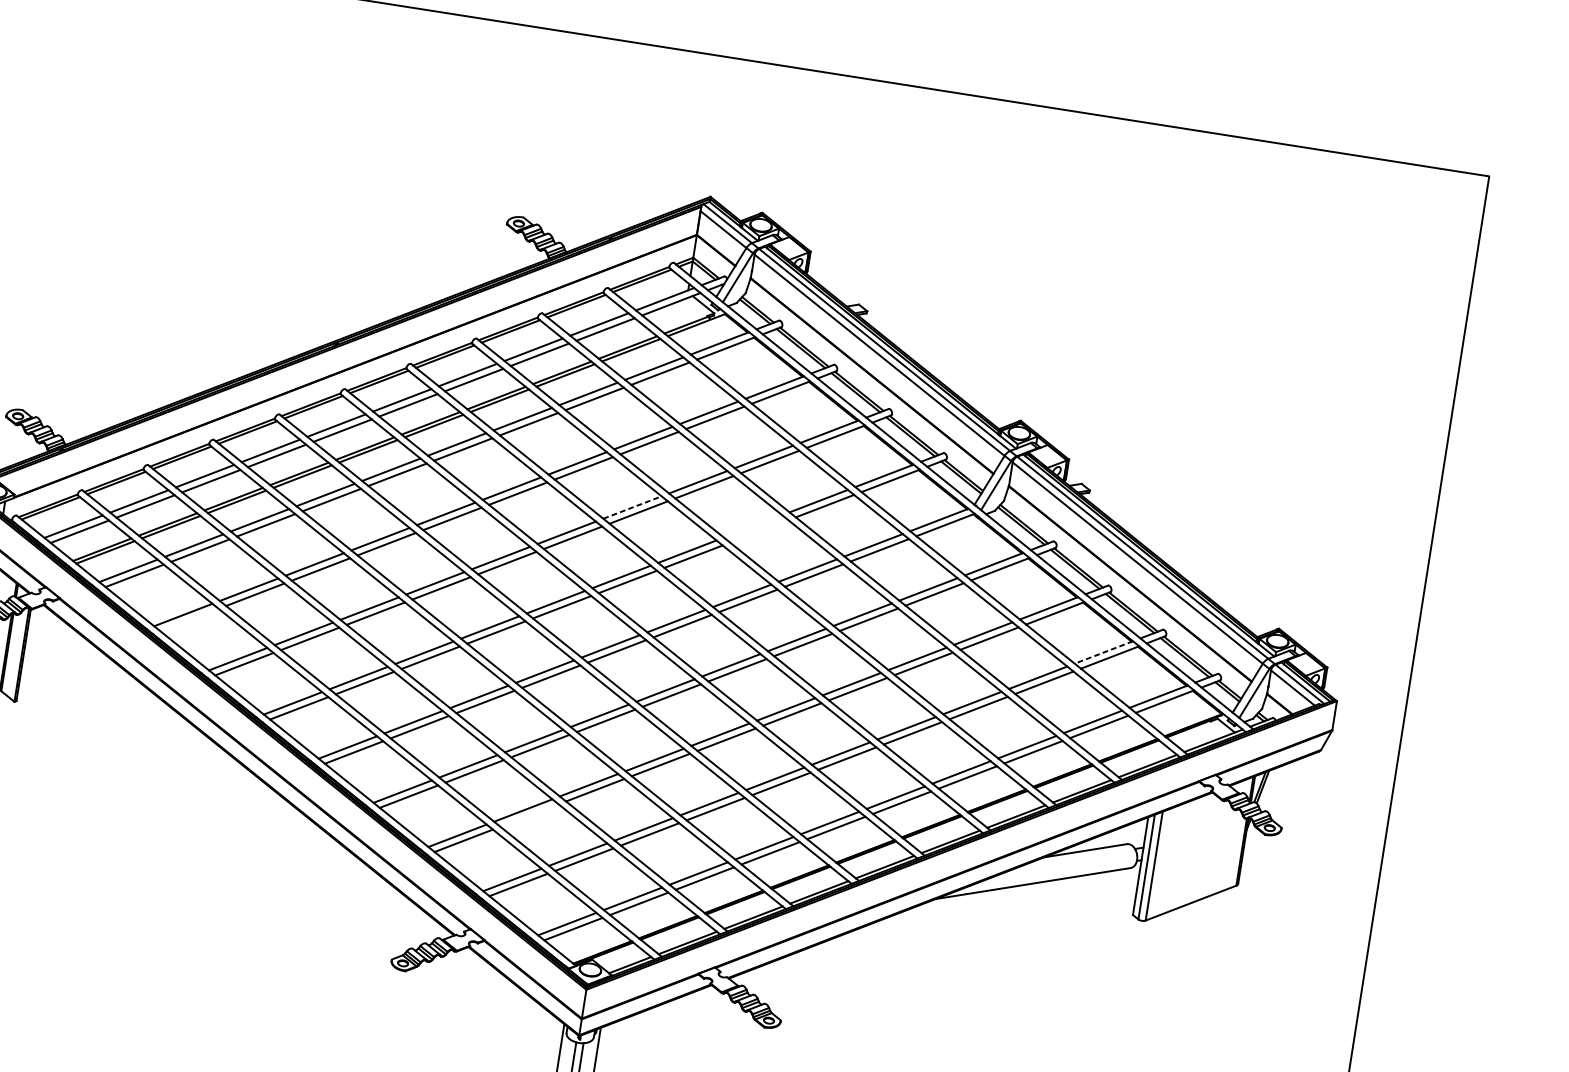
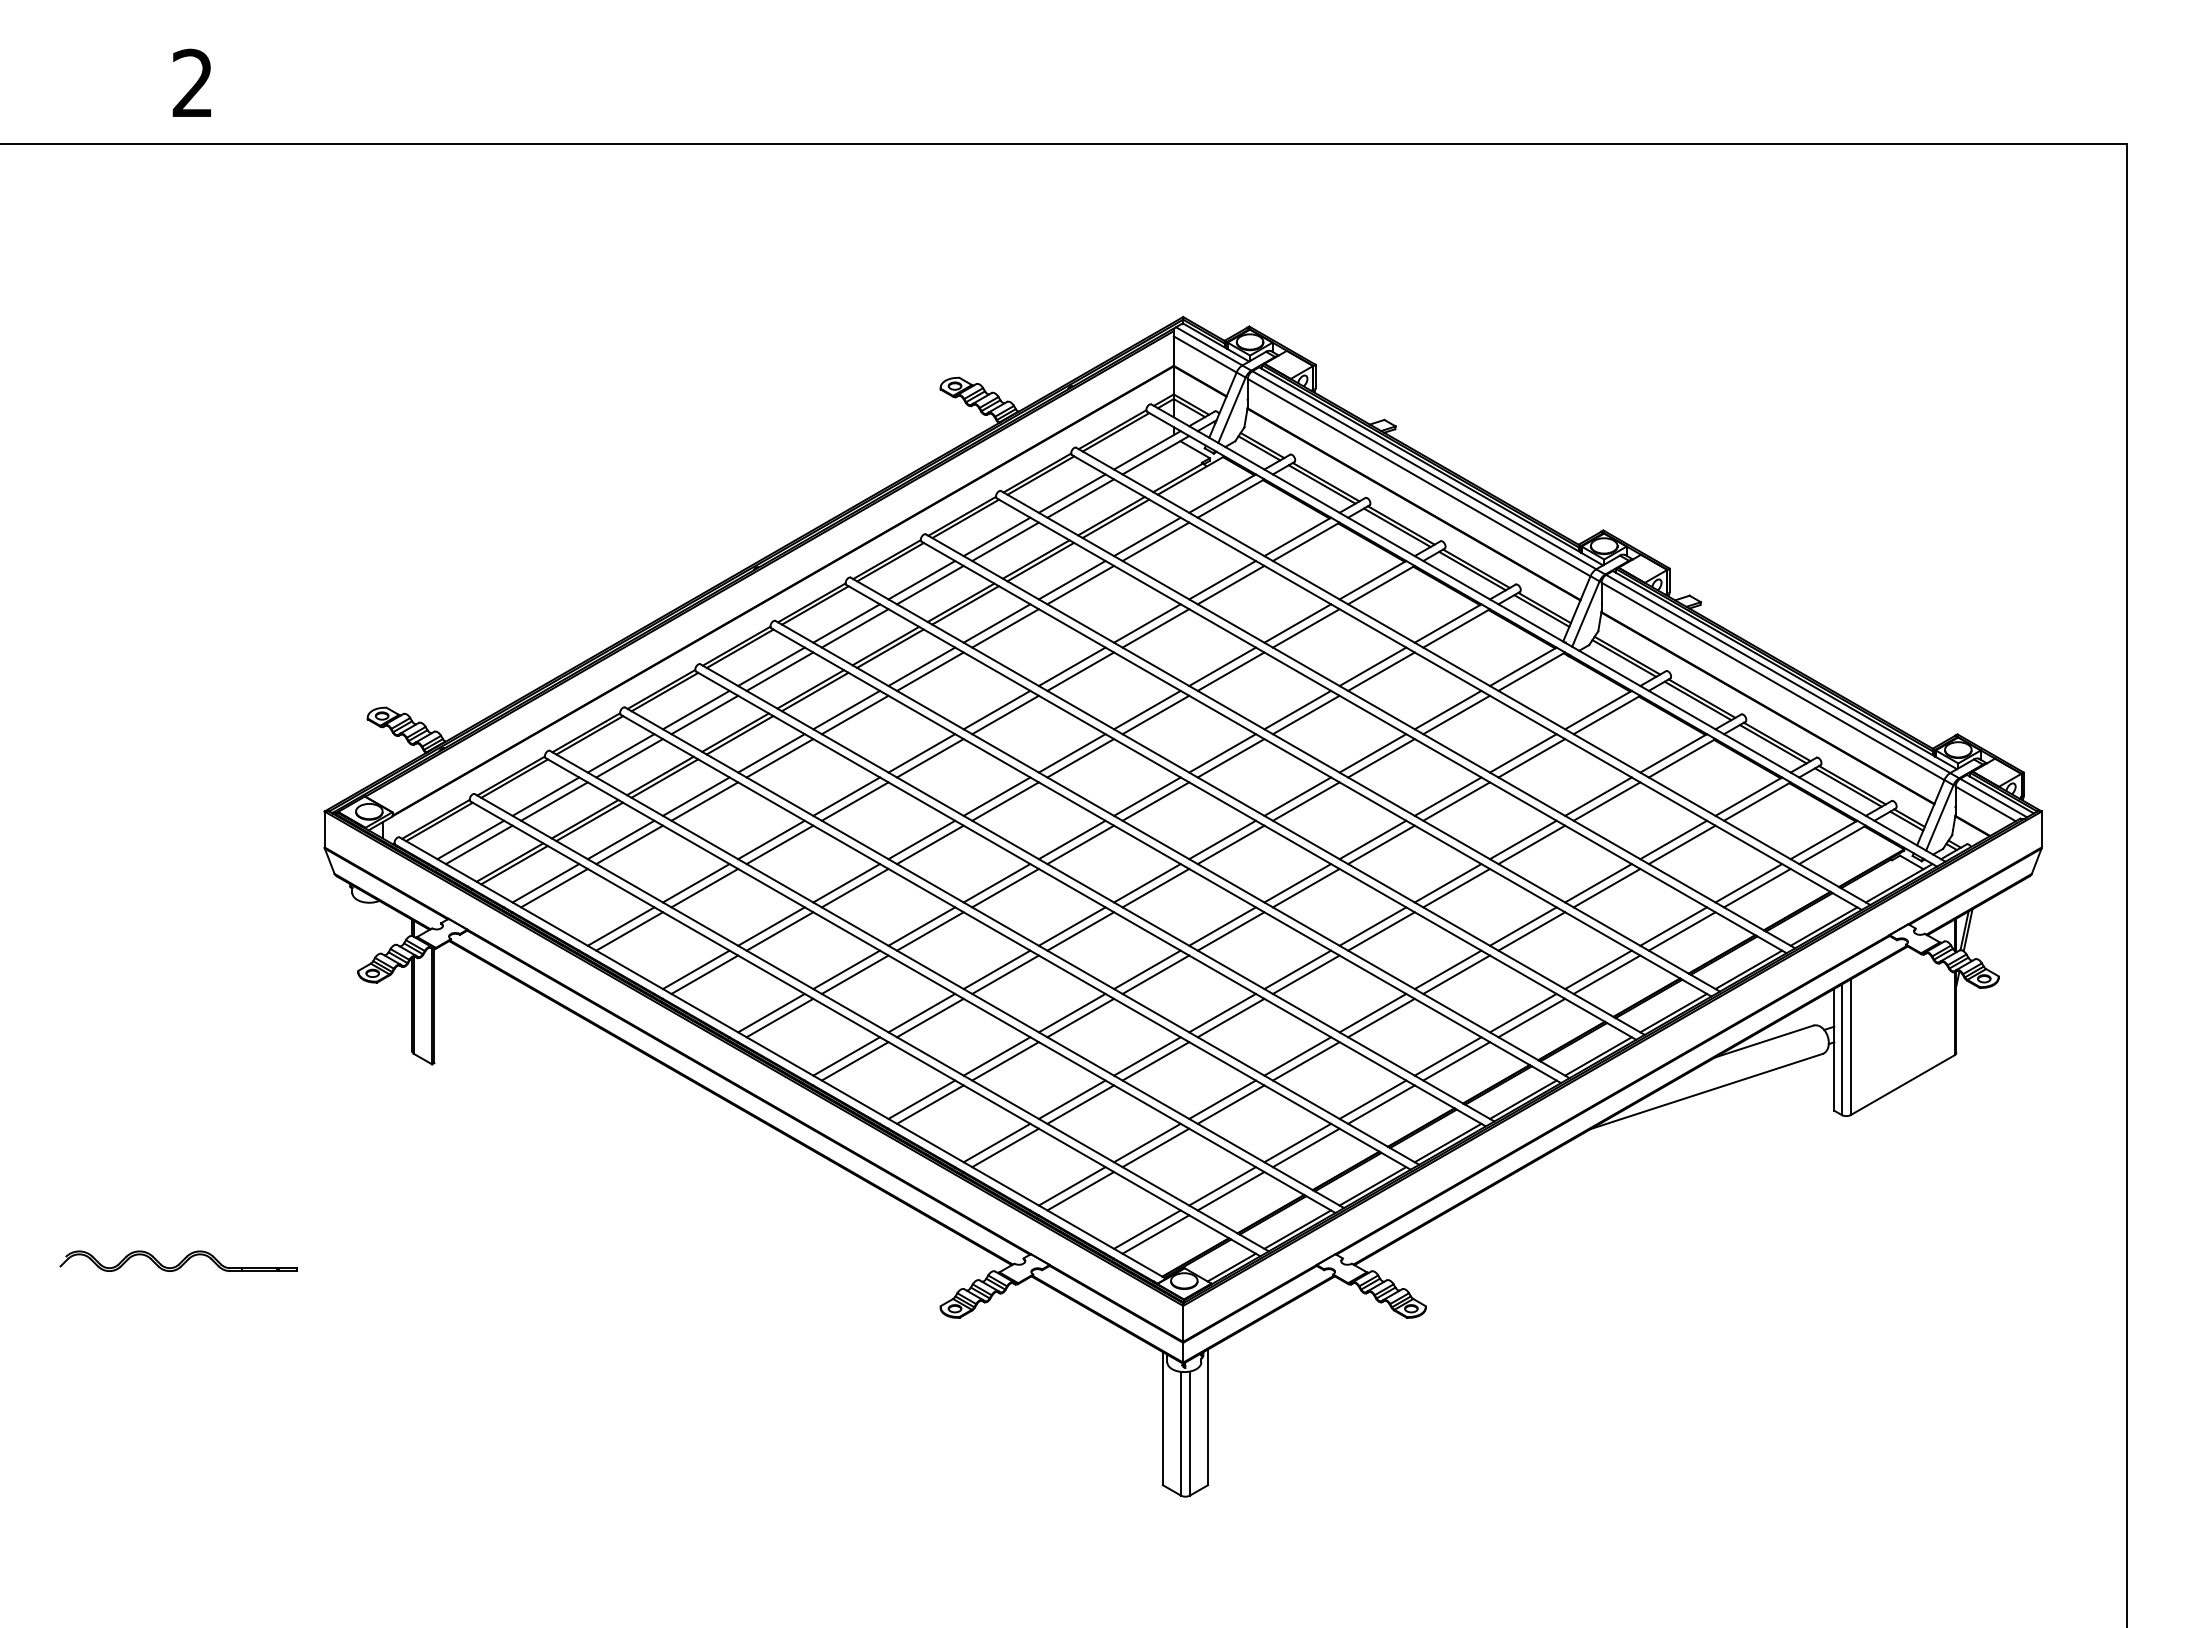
line: (632, 507) -> (1147, 709), dashed -> solid
line: (752, 525) -> (1297, 709), added
line: (758, 530) -> (1305, 714), added
line: (189, 620) -> (629, 931), added
line: (1103, 652) -> (1748, 796), dashed -> solid
line: (529, 815) -> (1080, 1104), added

